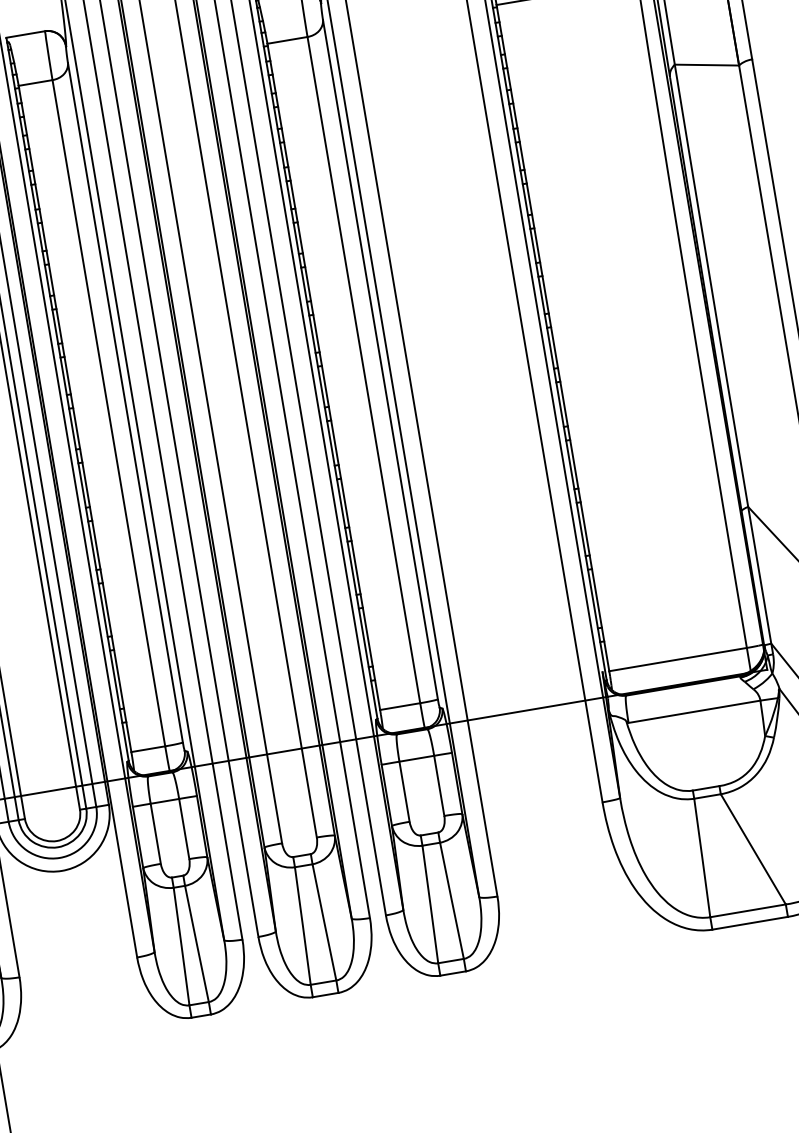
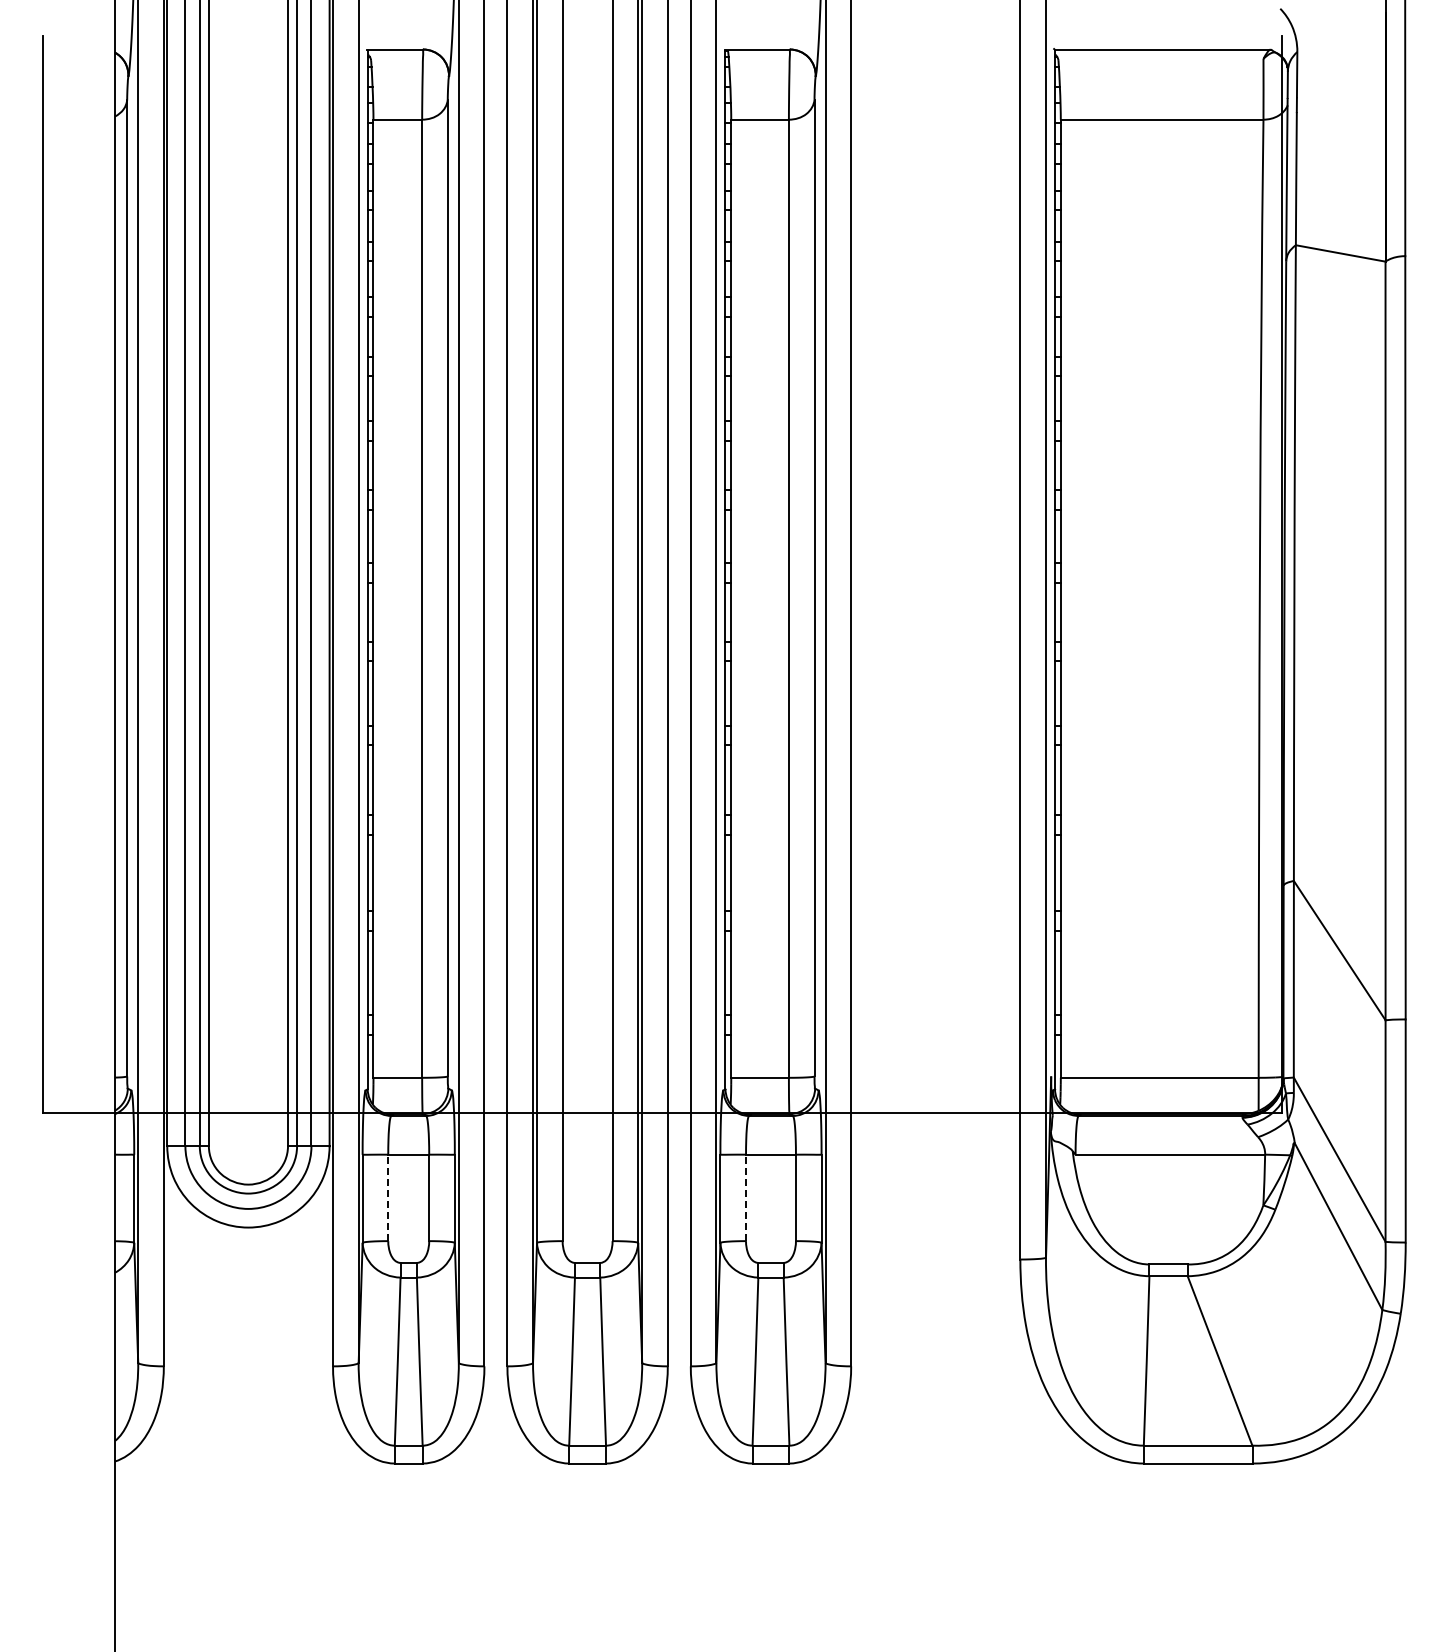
line: (404, 791) -> (746, 1197), solid -> dashed
line: (155, 833) -> (388, 1197), solid -> dashed

